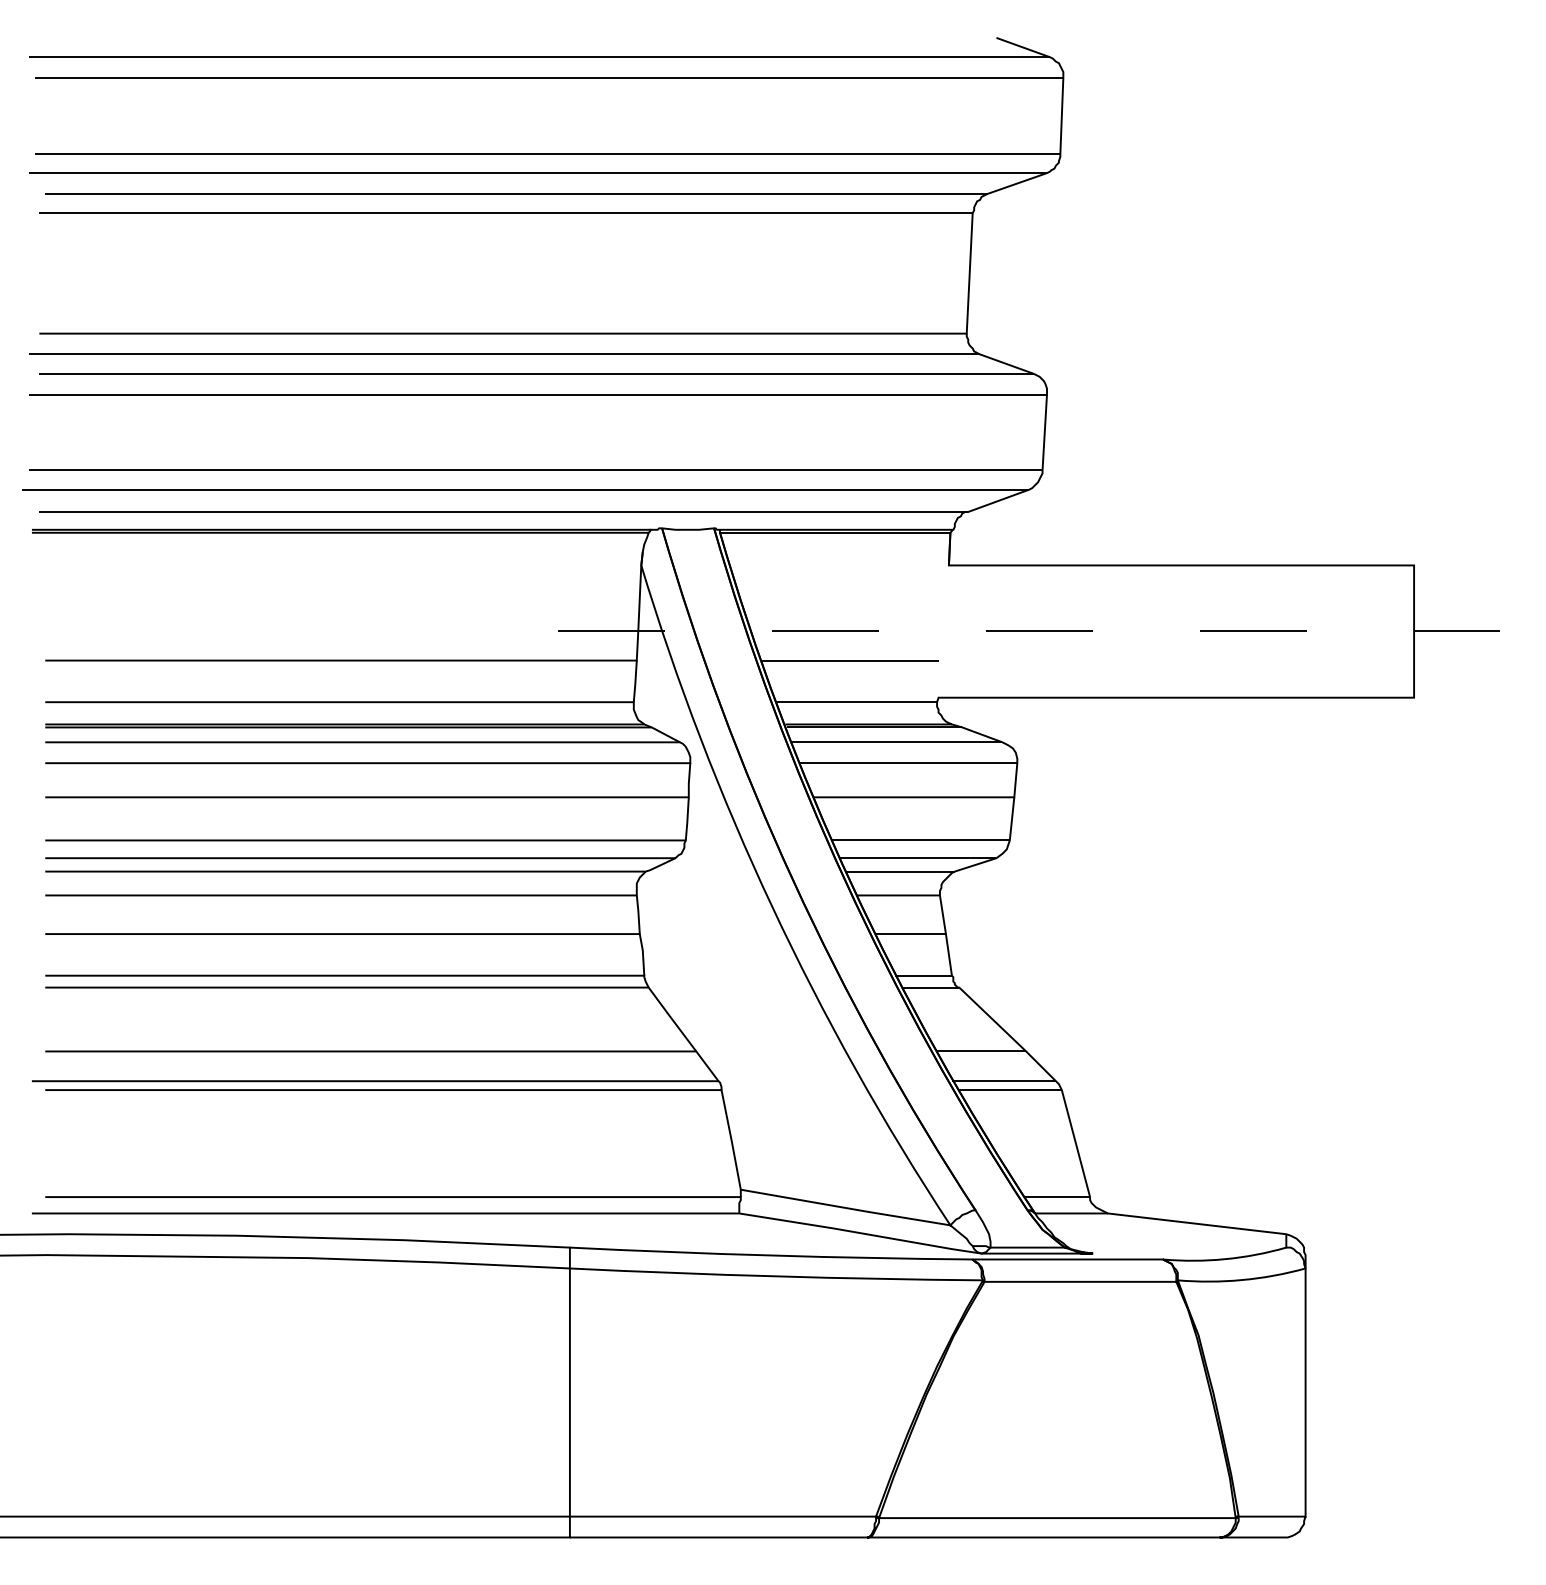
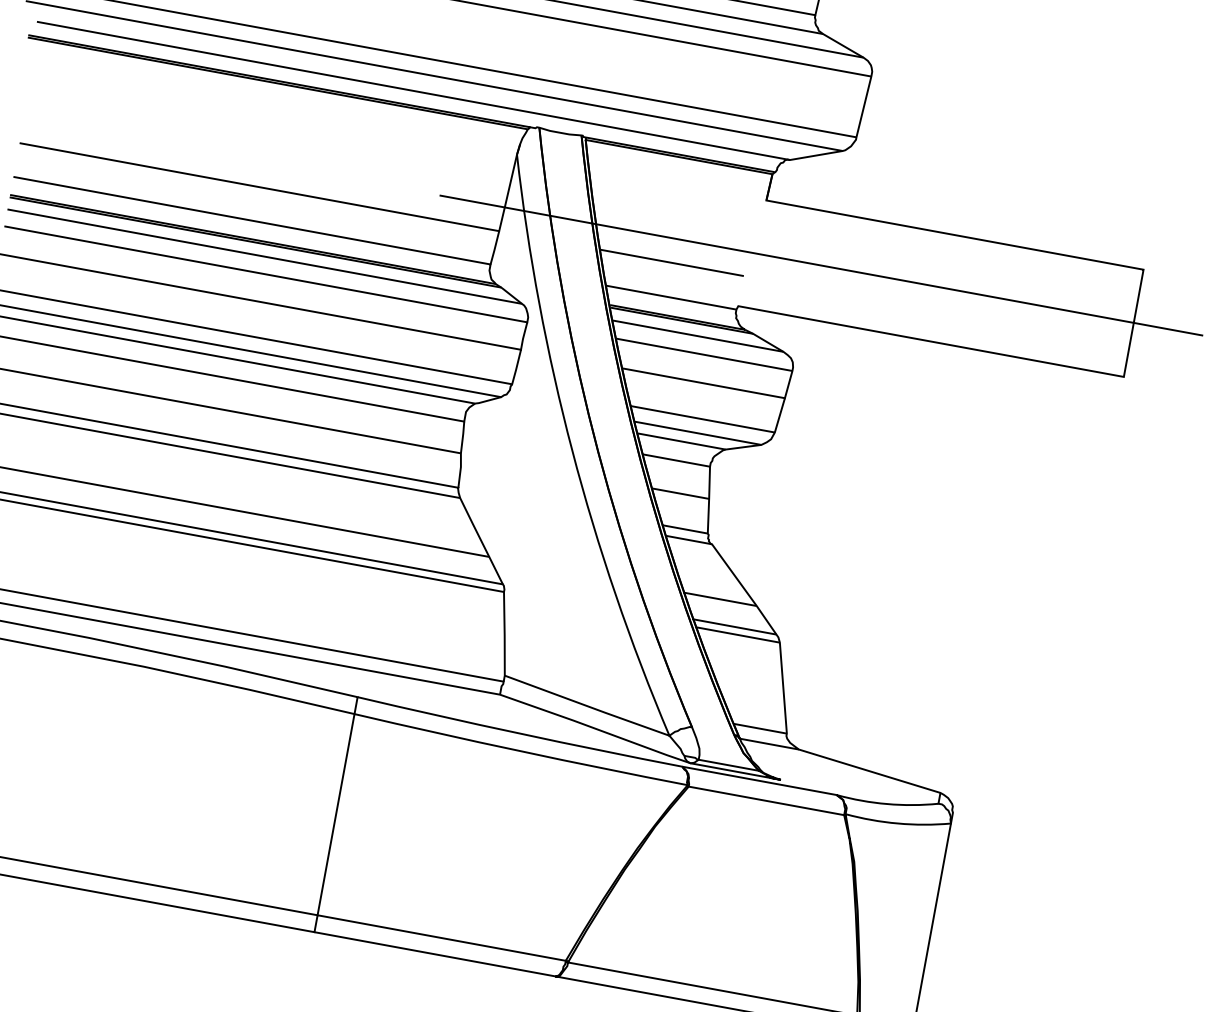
line: (1028, 631) -> (821, 265), dashed -> solid

